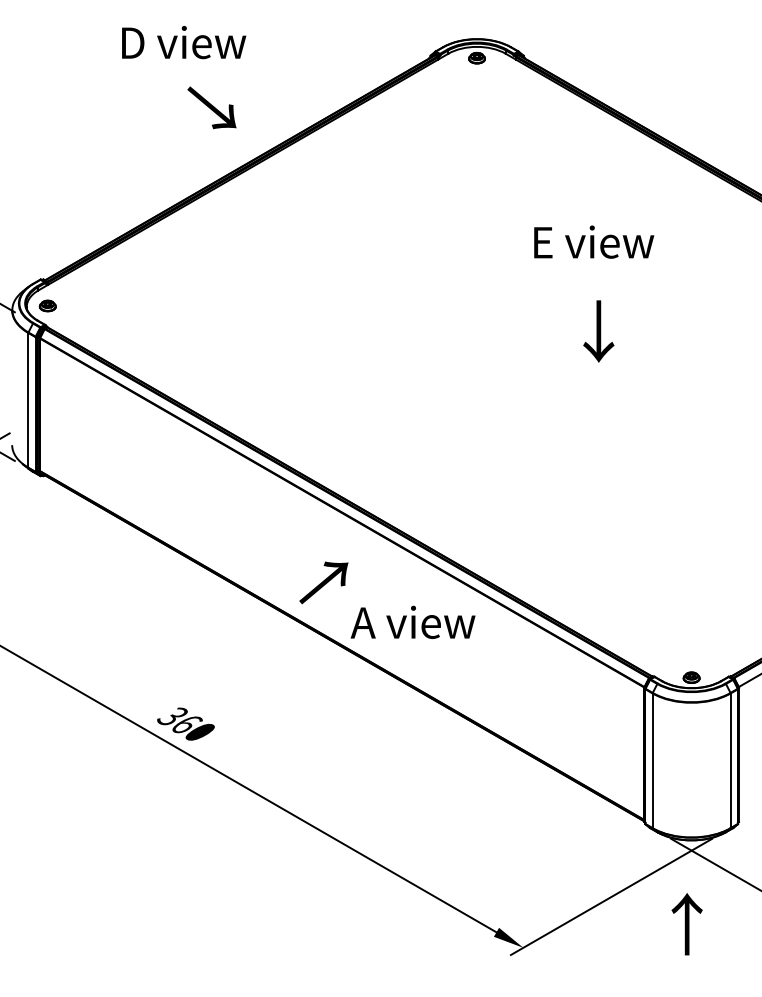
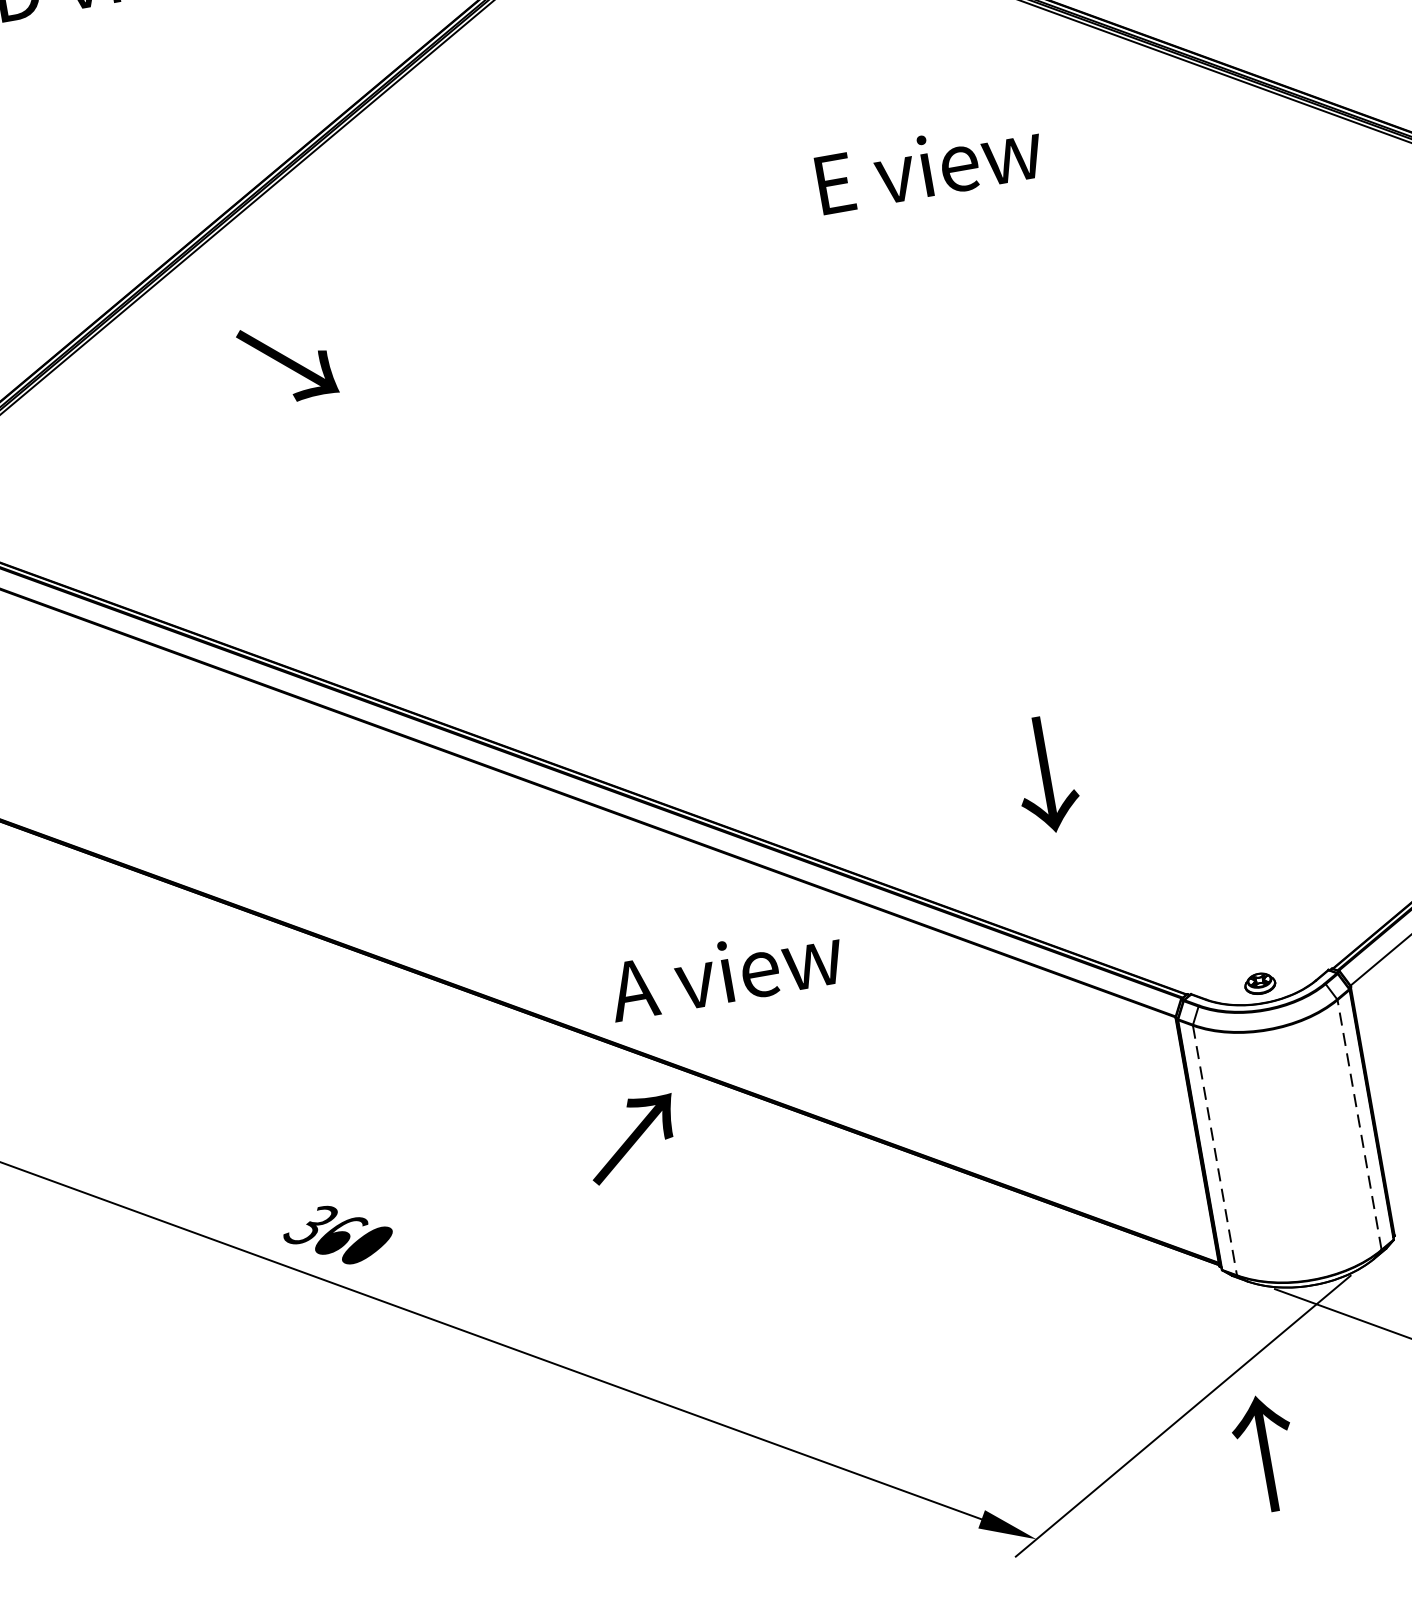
text: (211, 107) -> (286, 362), moved
text: (594, 241) -> (930, 164), moved
text: (598, 331) -> (1045, 774), moved
text: (323, 582) -> (631, 1138), moved
line: (730, 760) -> (1359, 1124), solid -> dashed
line: (652, 761) -> (1214, 1151), solid -> dashed
text: (686, 924) -> (1264, 1454), moved

